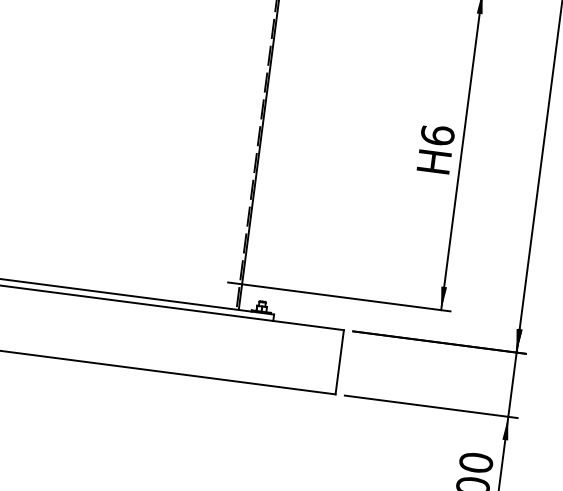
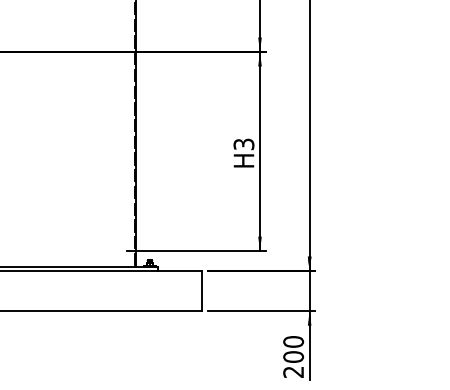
text: (436, 135) -> (243, 144), H6 -> H3

